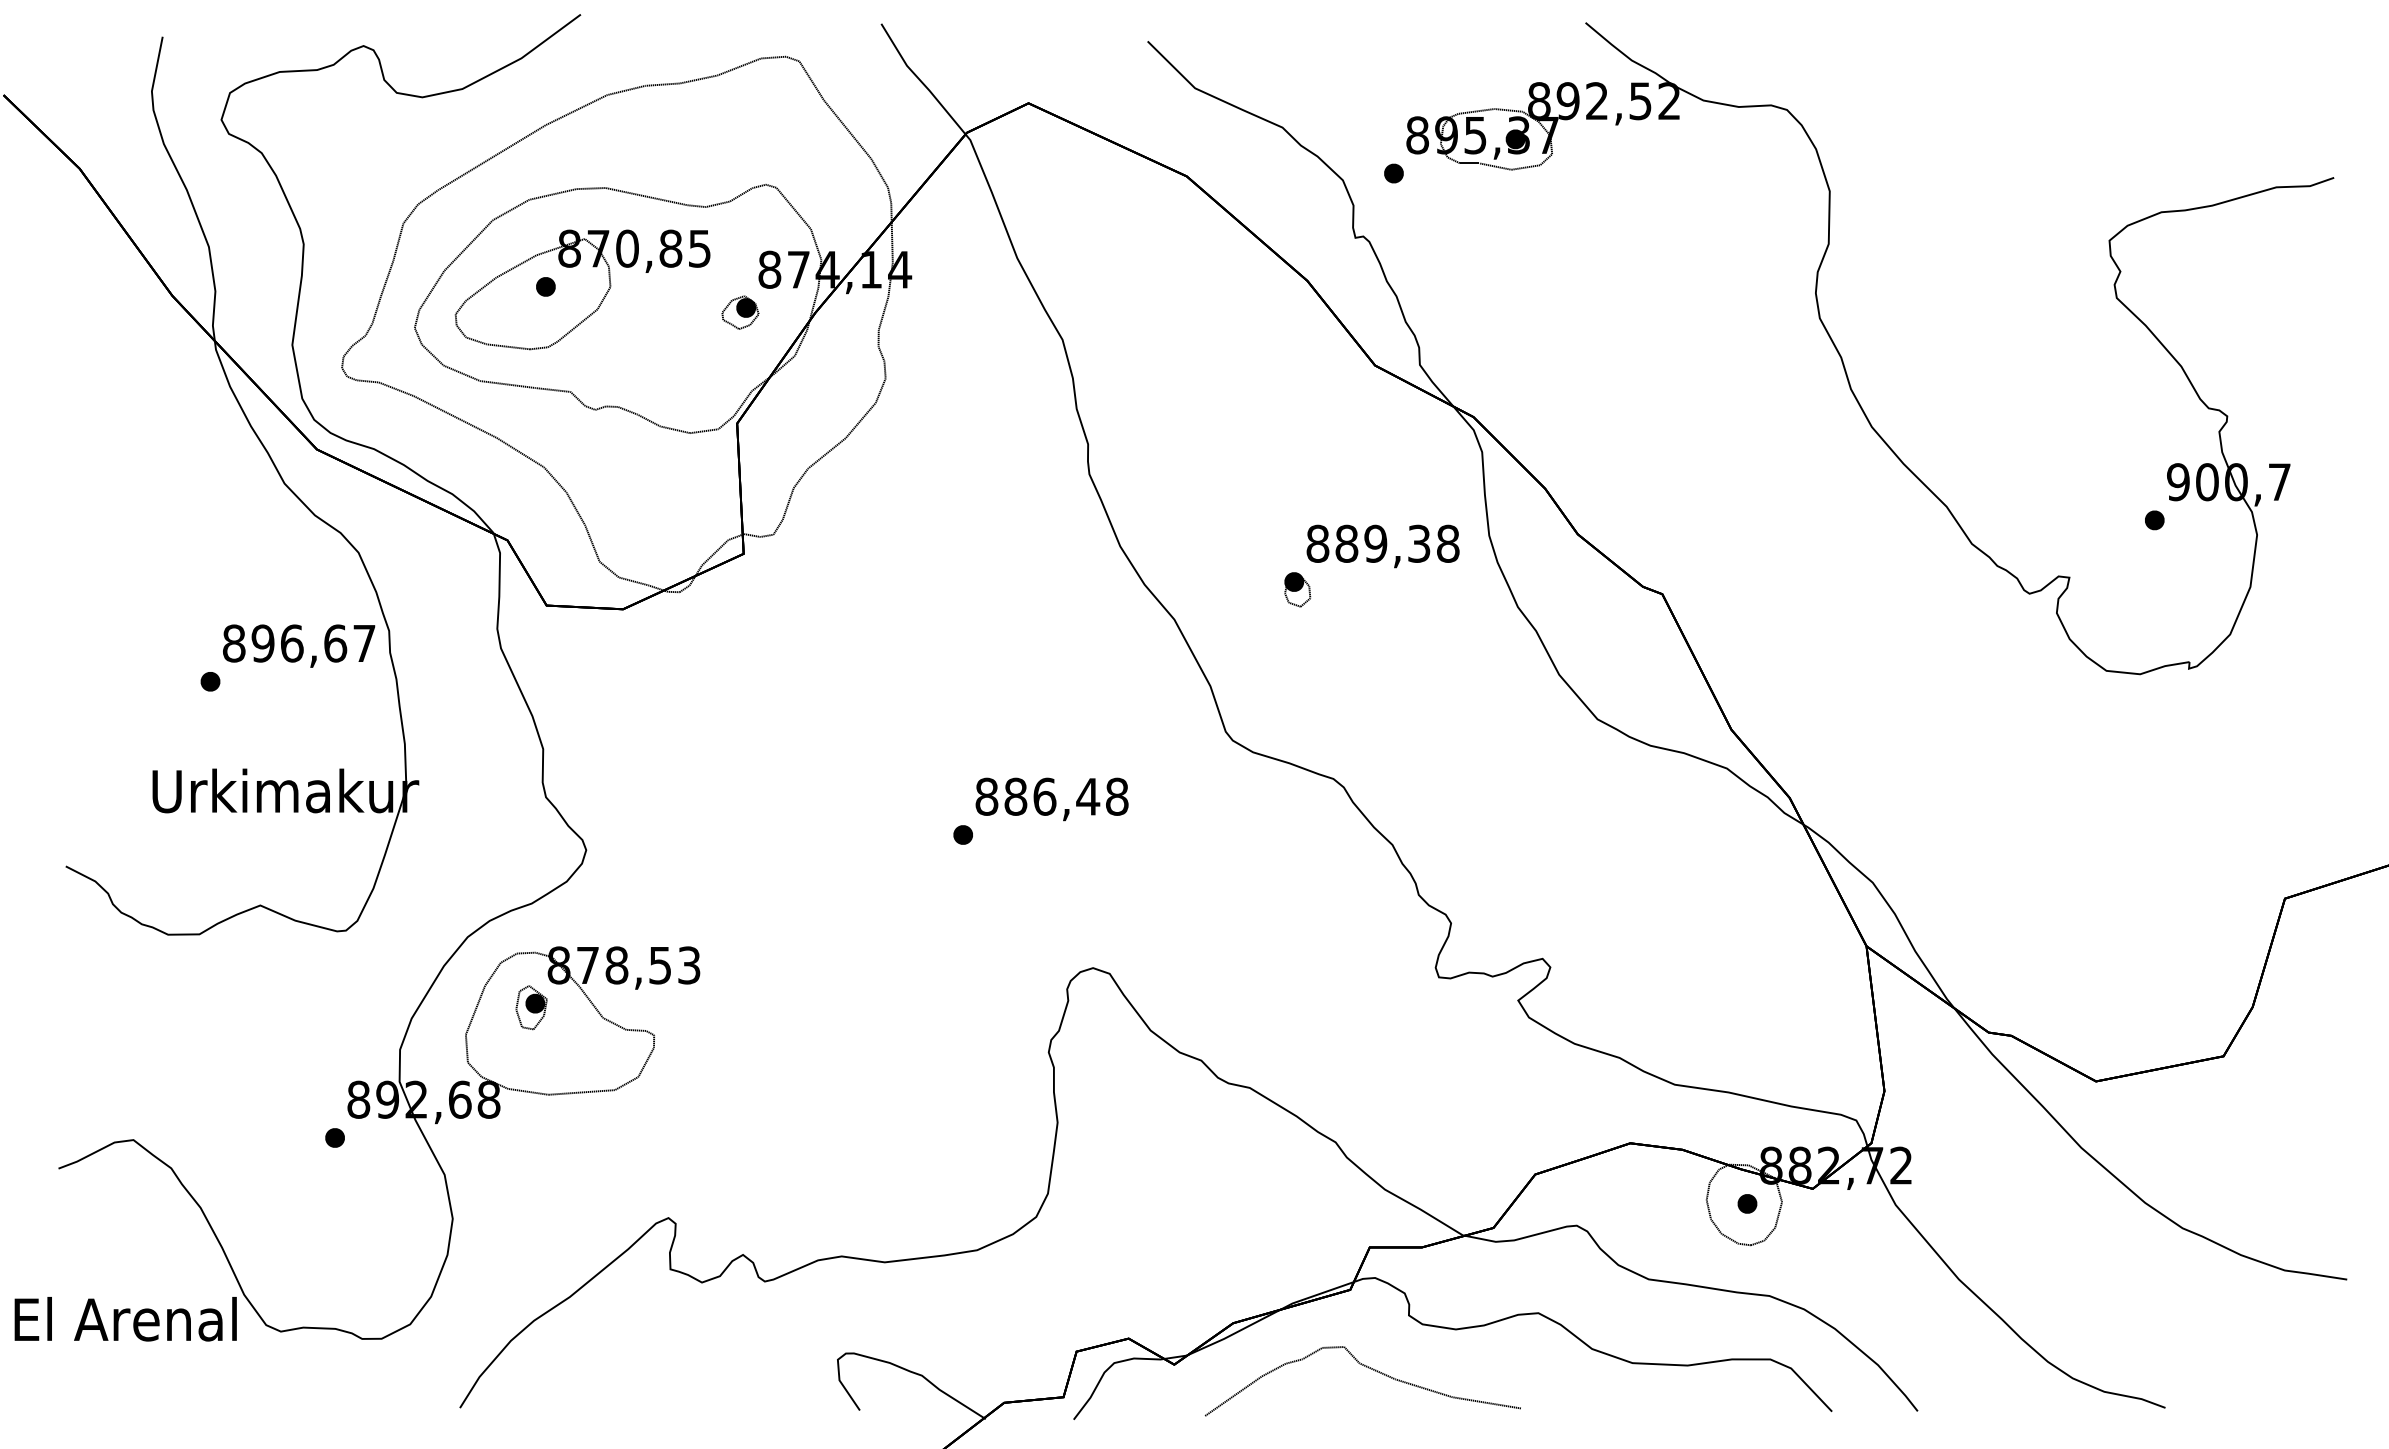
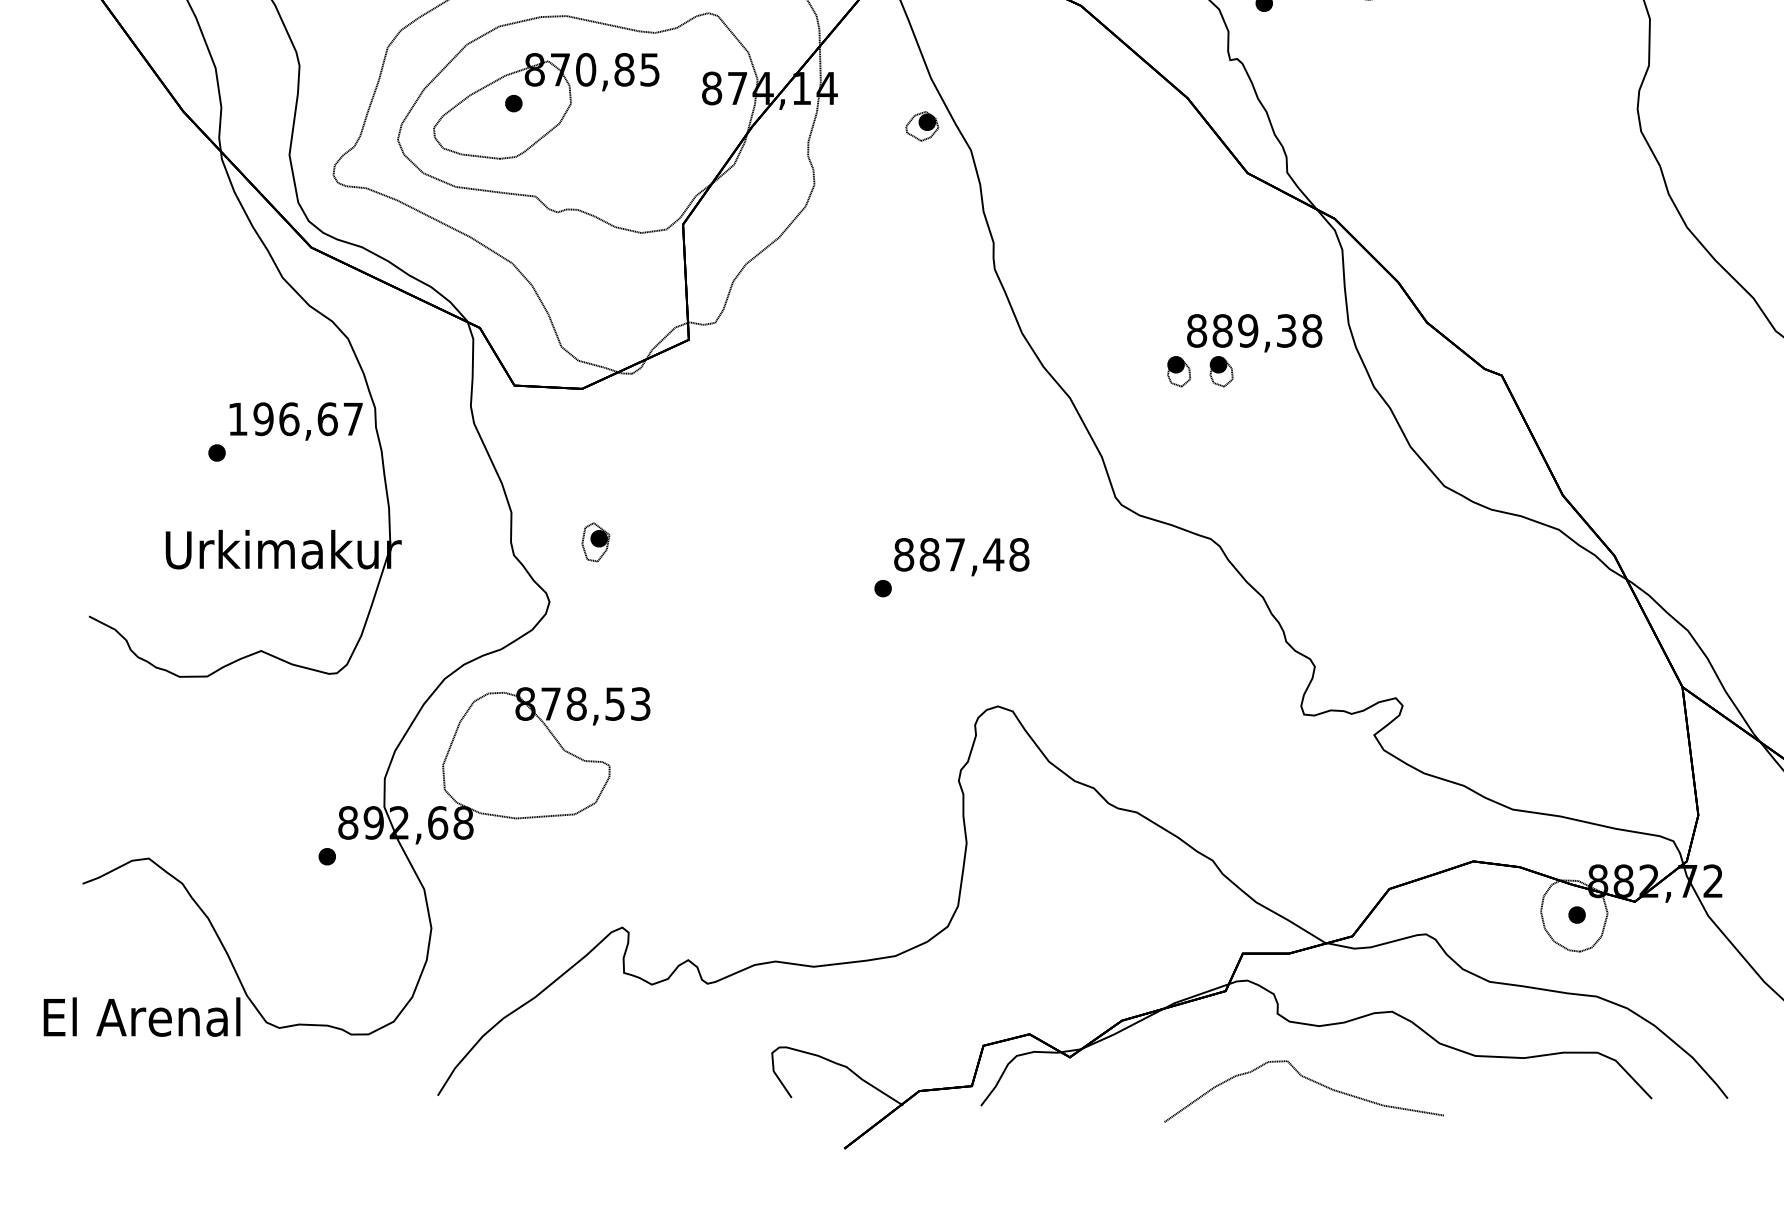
part: (740, 312) -> (922, 126), moved
part: (1345, 589) -> (1221, 371), added
text: (234, 643) -> (238, 419), 896,67 -> 196,67
text: (1044, 796) -> (955, 554), 886,48 -> 887,48
part: (531, 1007) -> (595, 542), moved
curve: (1368, 1368) -> (1309, 1080), moved

